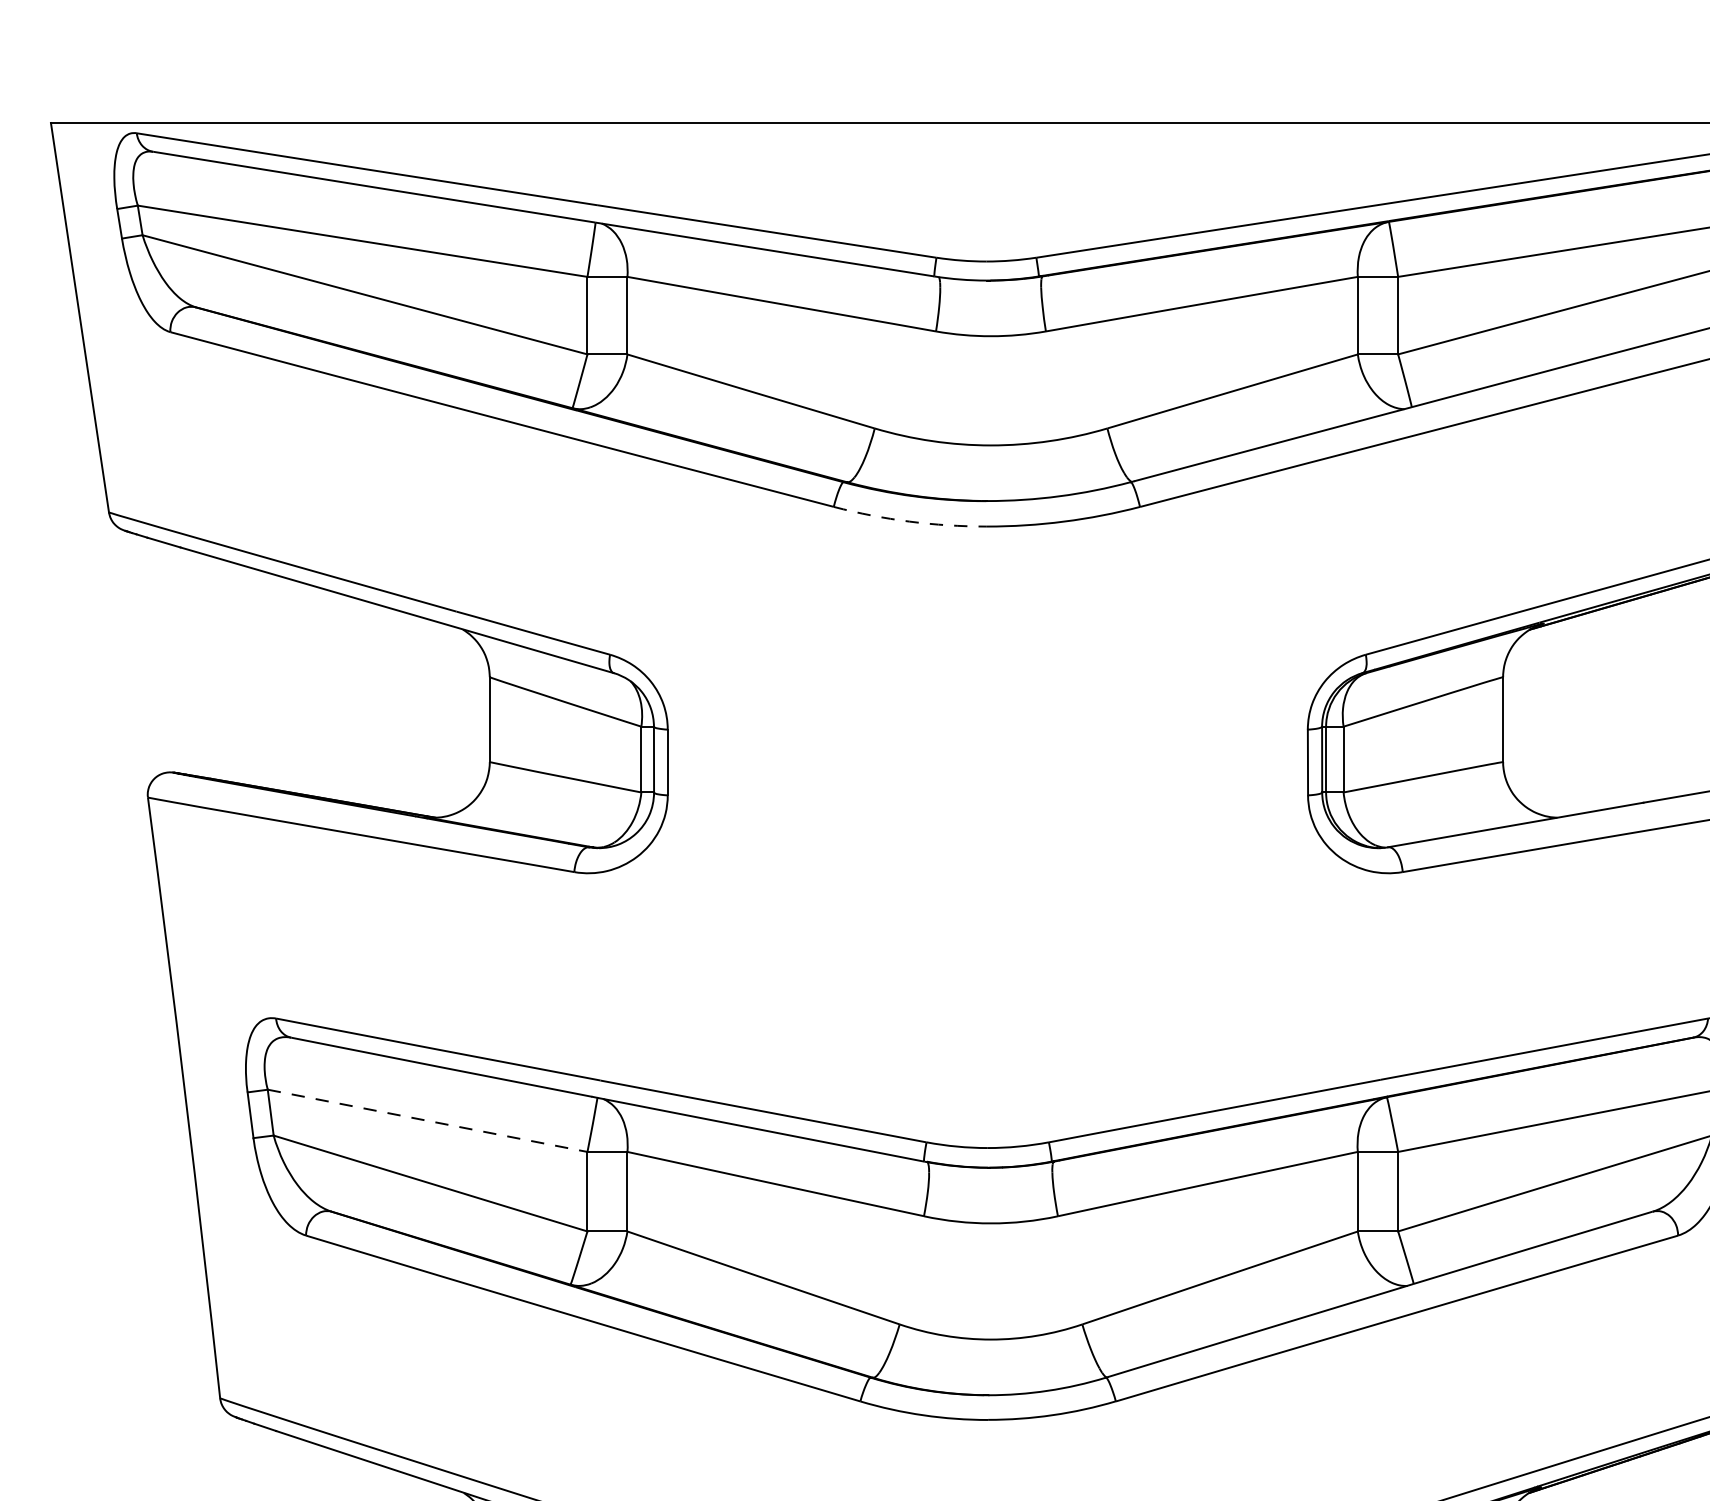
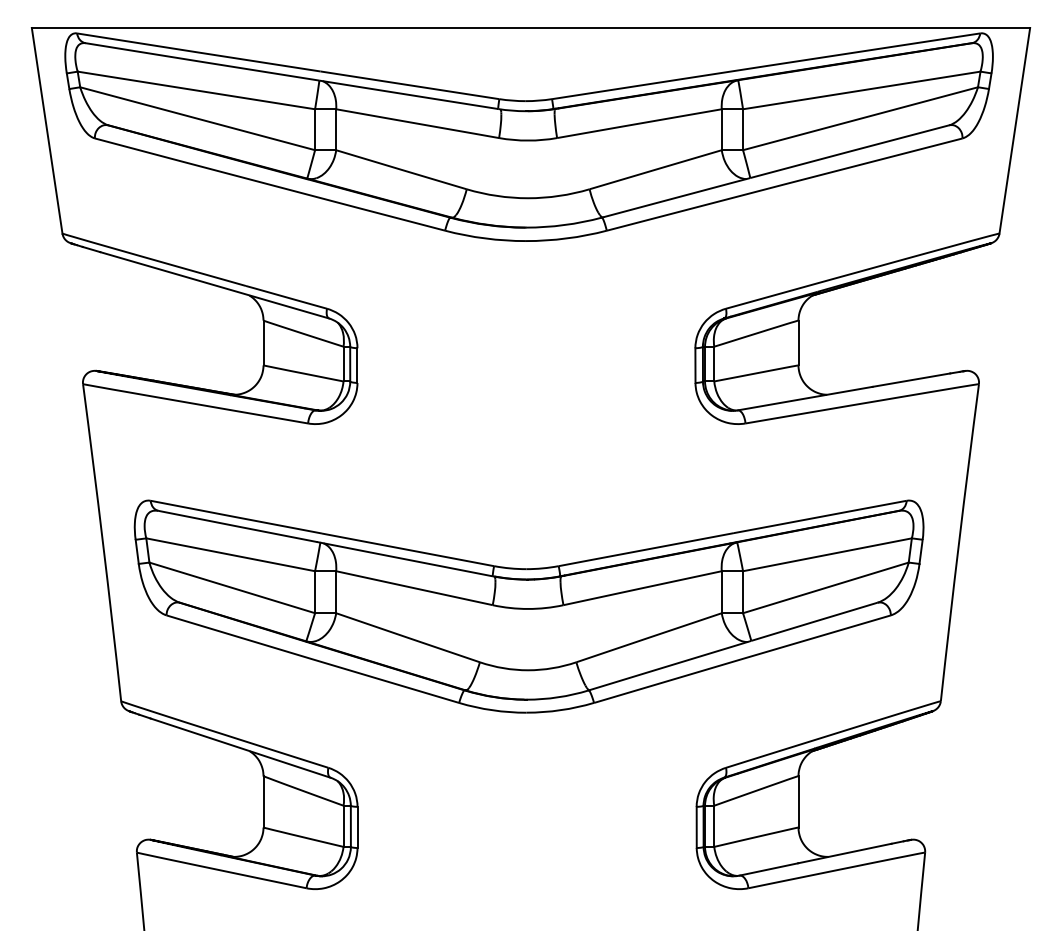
arc: (910, 521) -> (485, 238), dashed -> solid
line: (427, 1120) -> (230, 554), dashed -> solid

